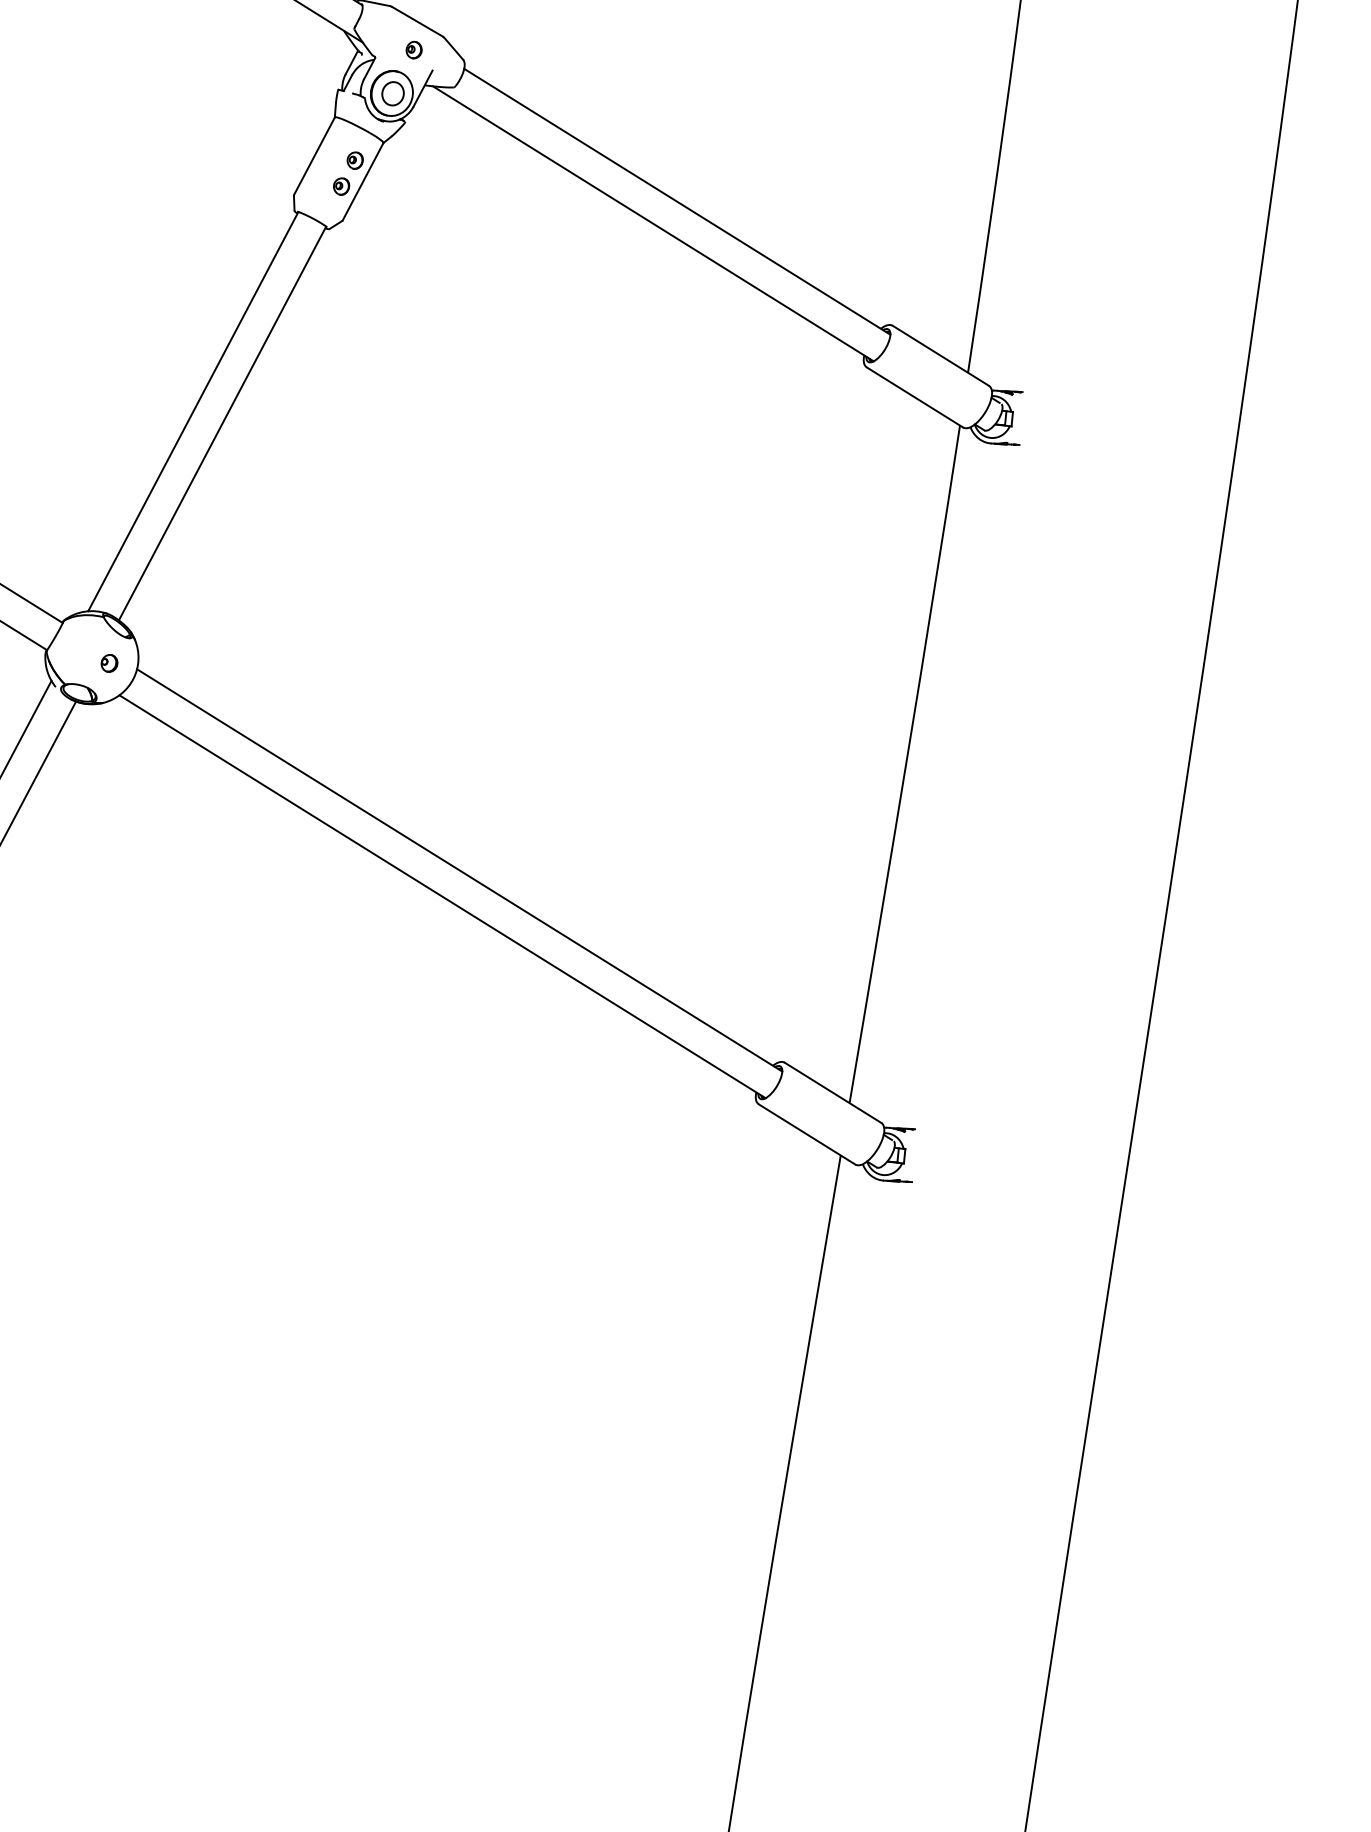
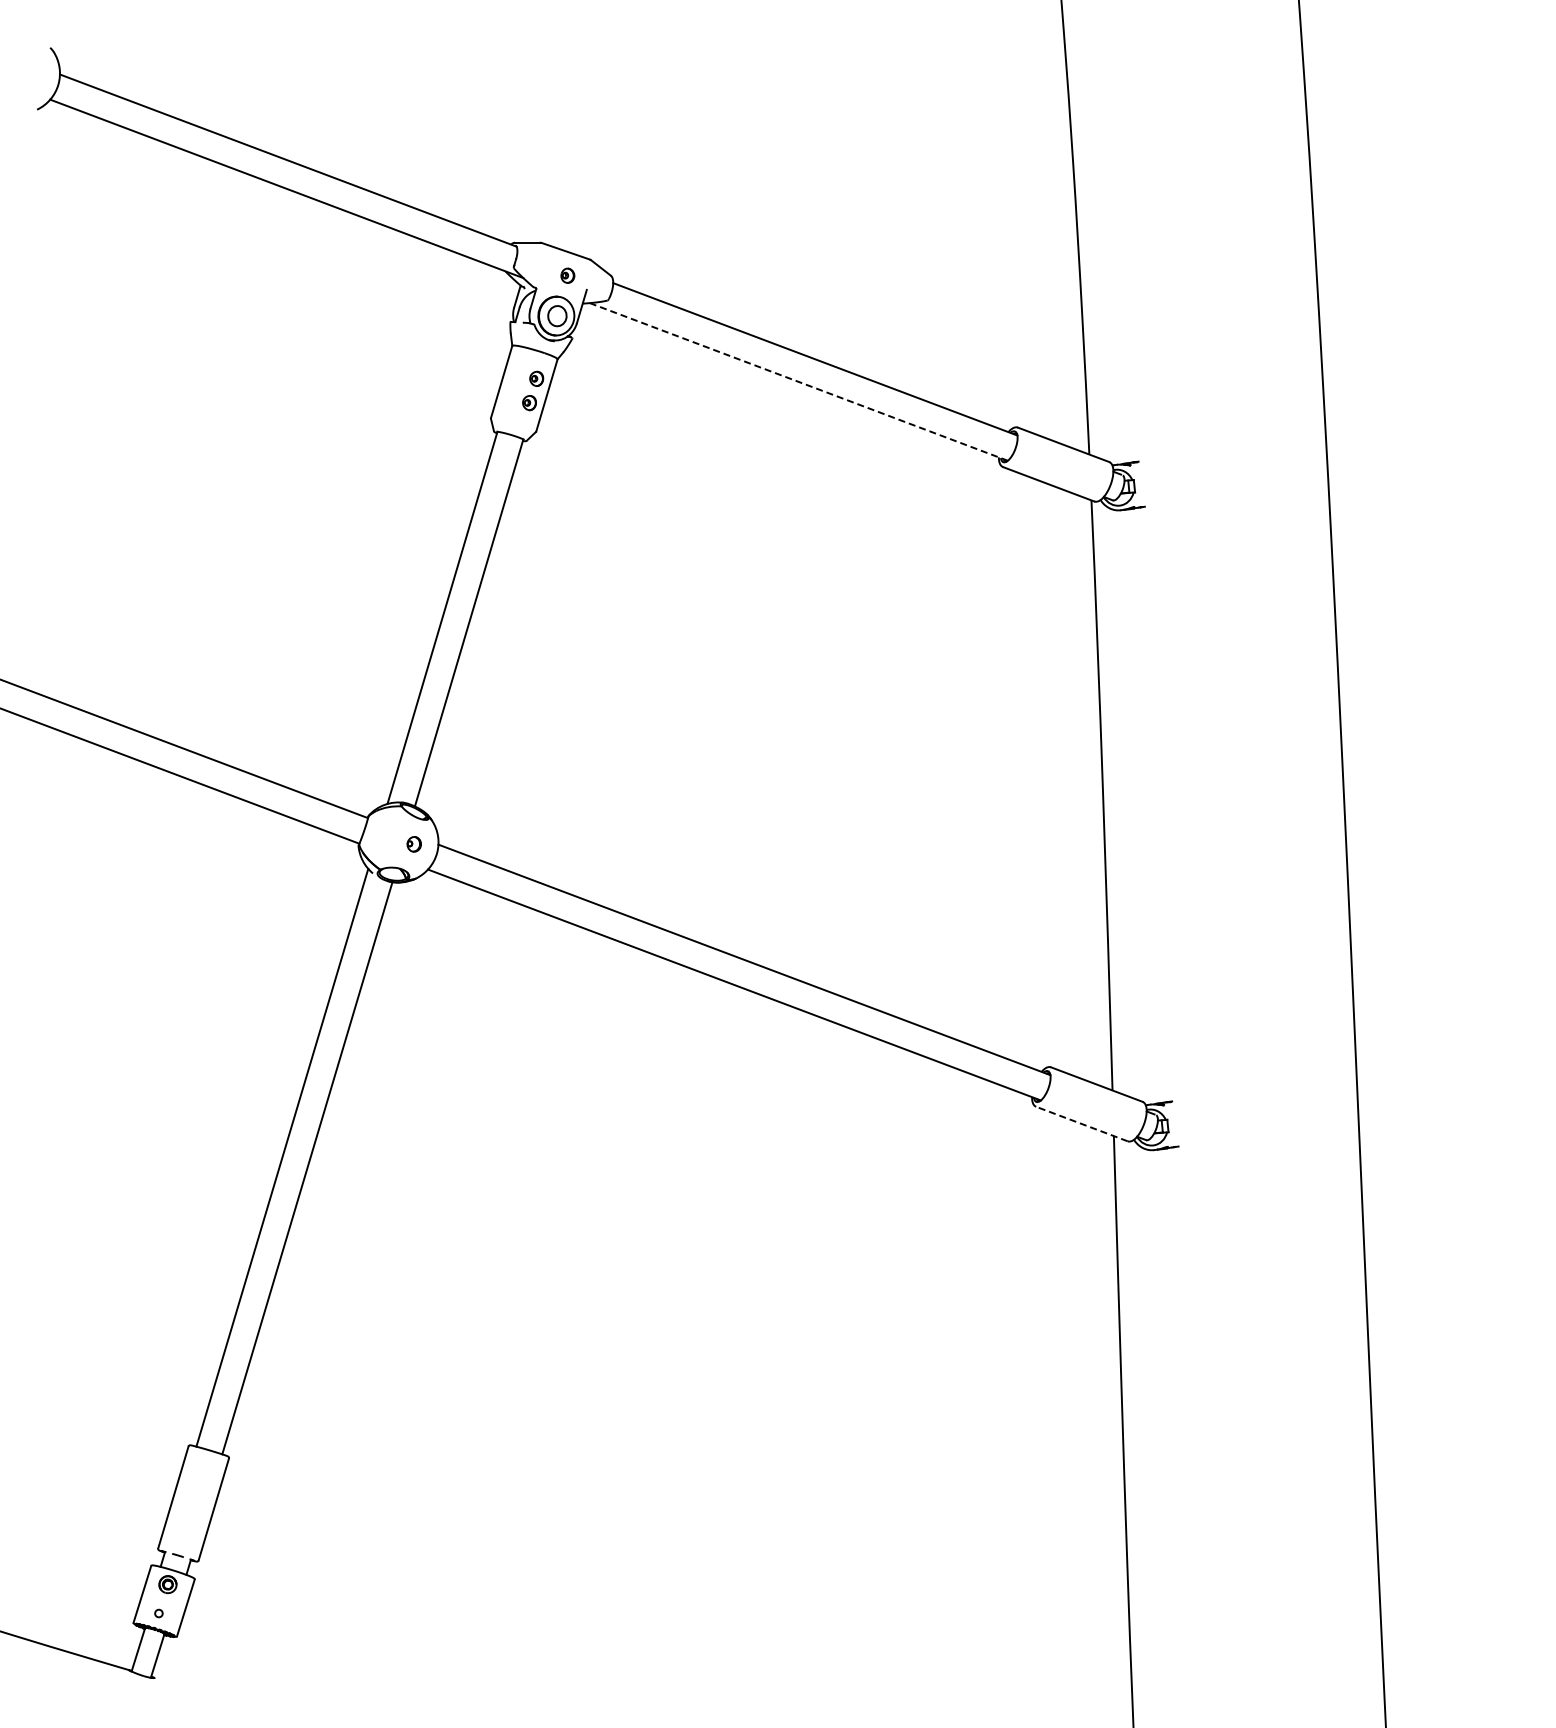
line: (653, 224) -> (799, 382), solid -> dashed
line: (806, 1134) -> (1081, 1124), solid -> dashed

